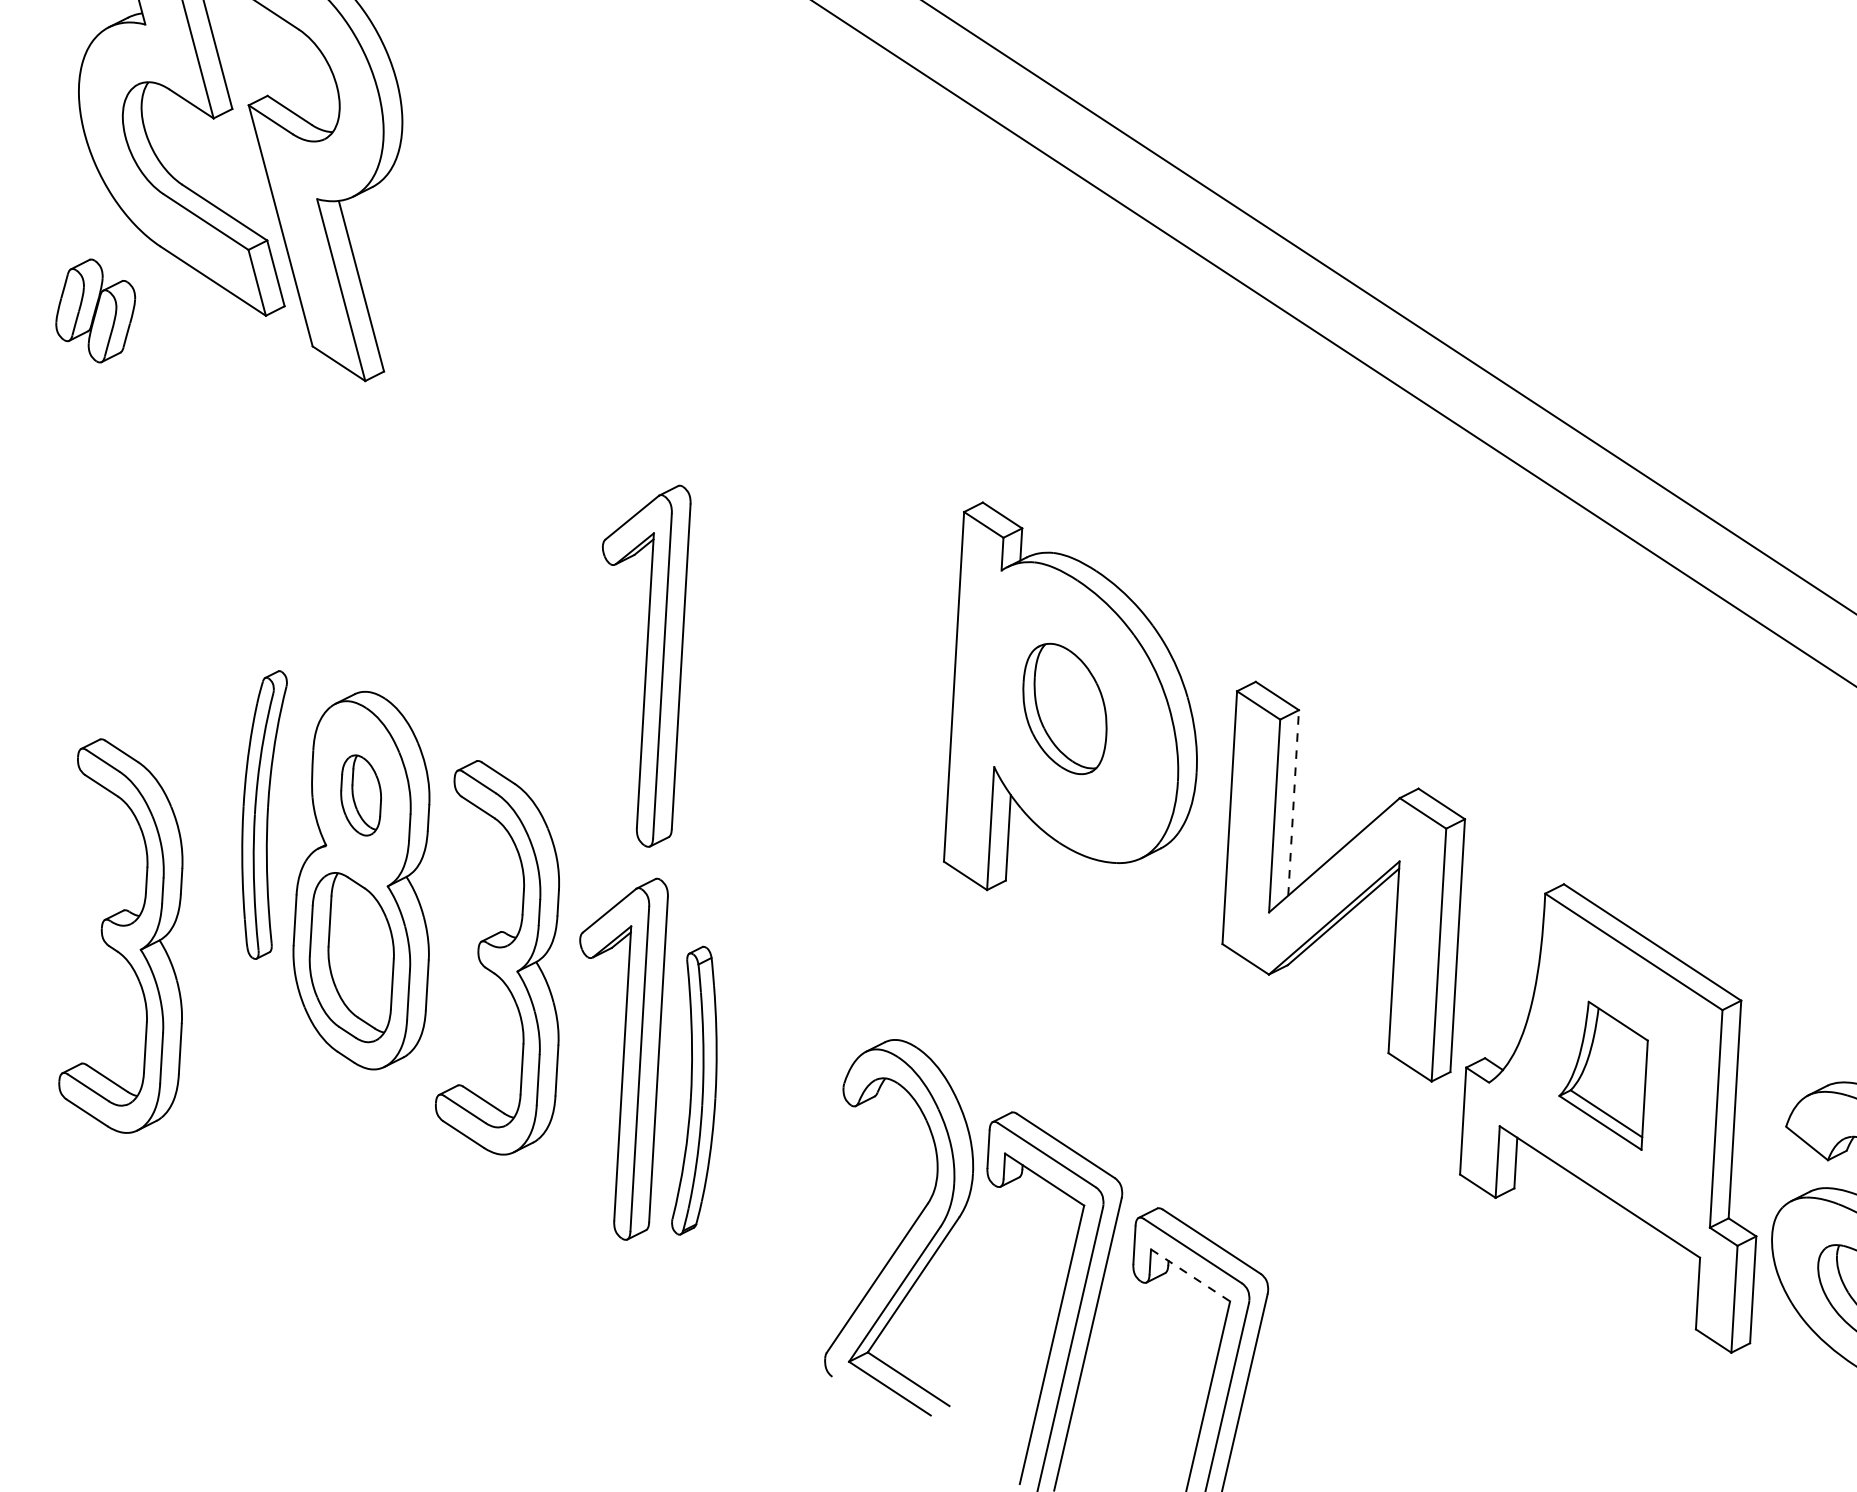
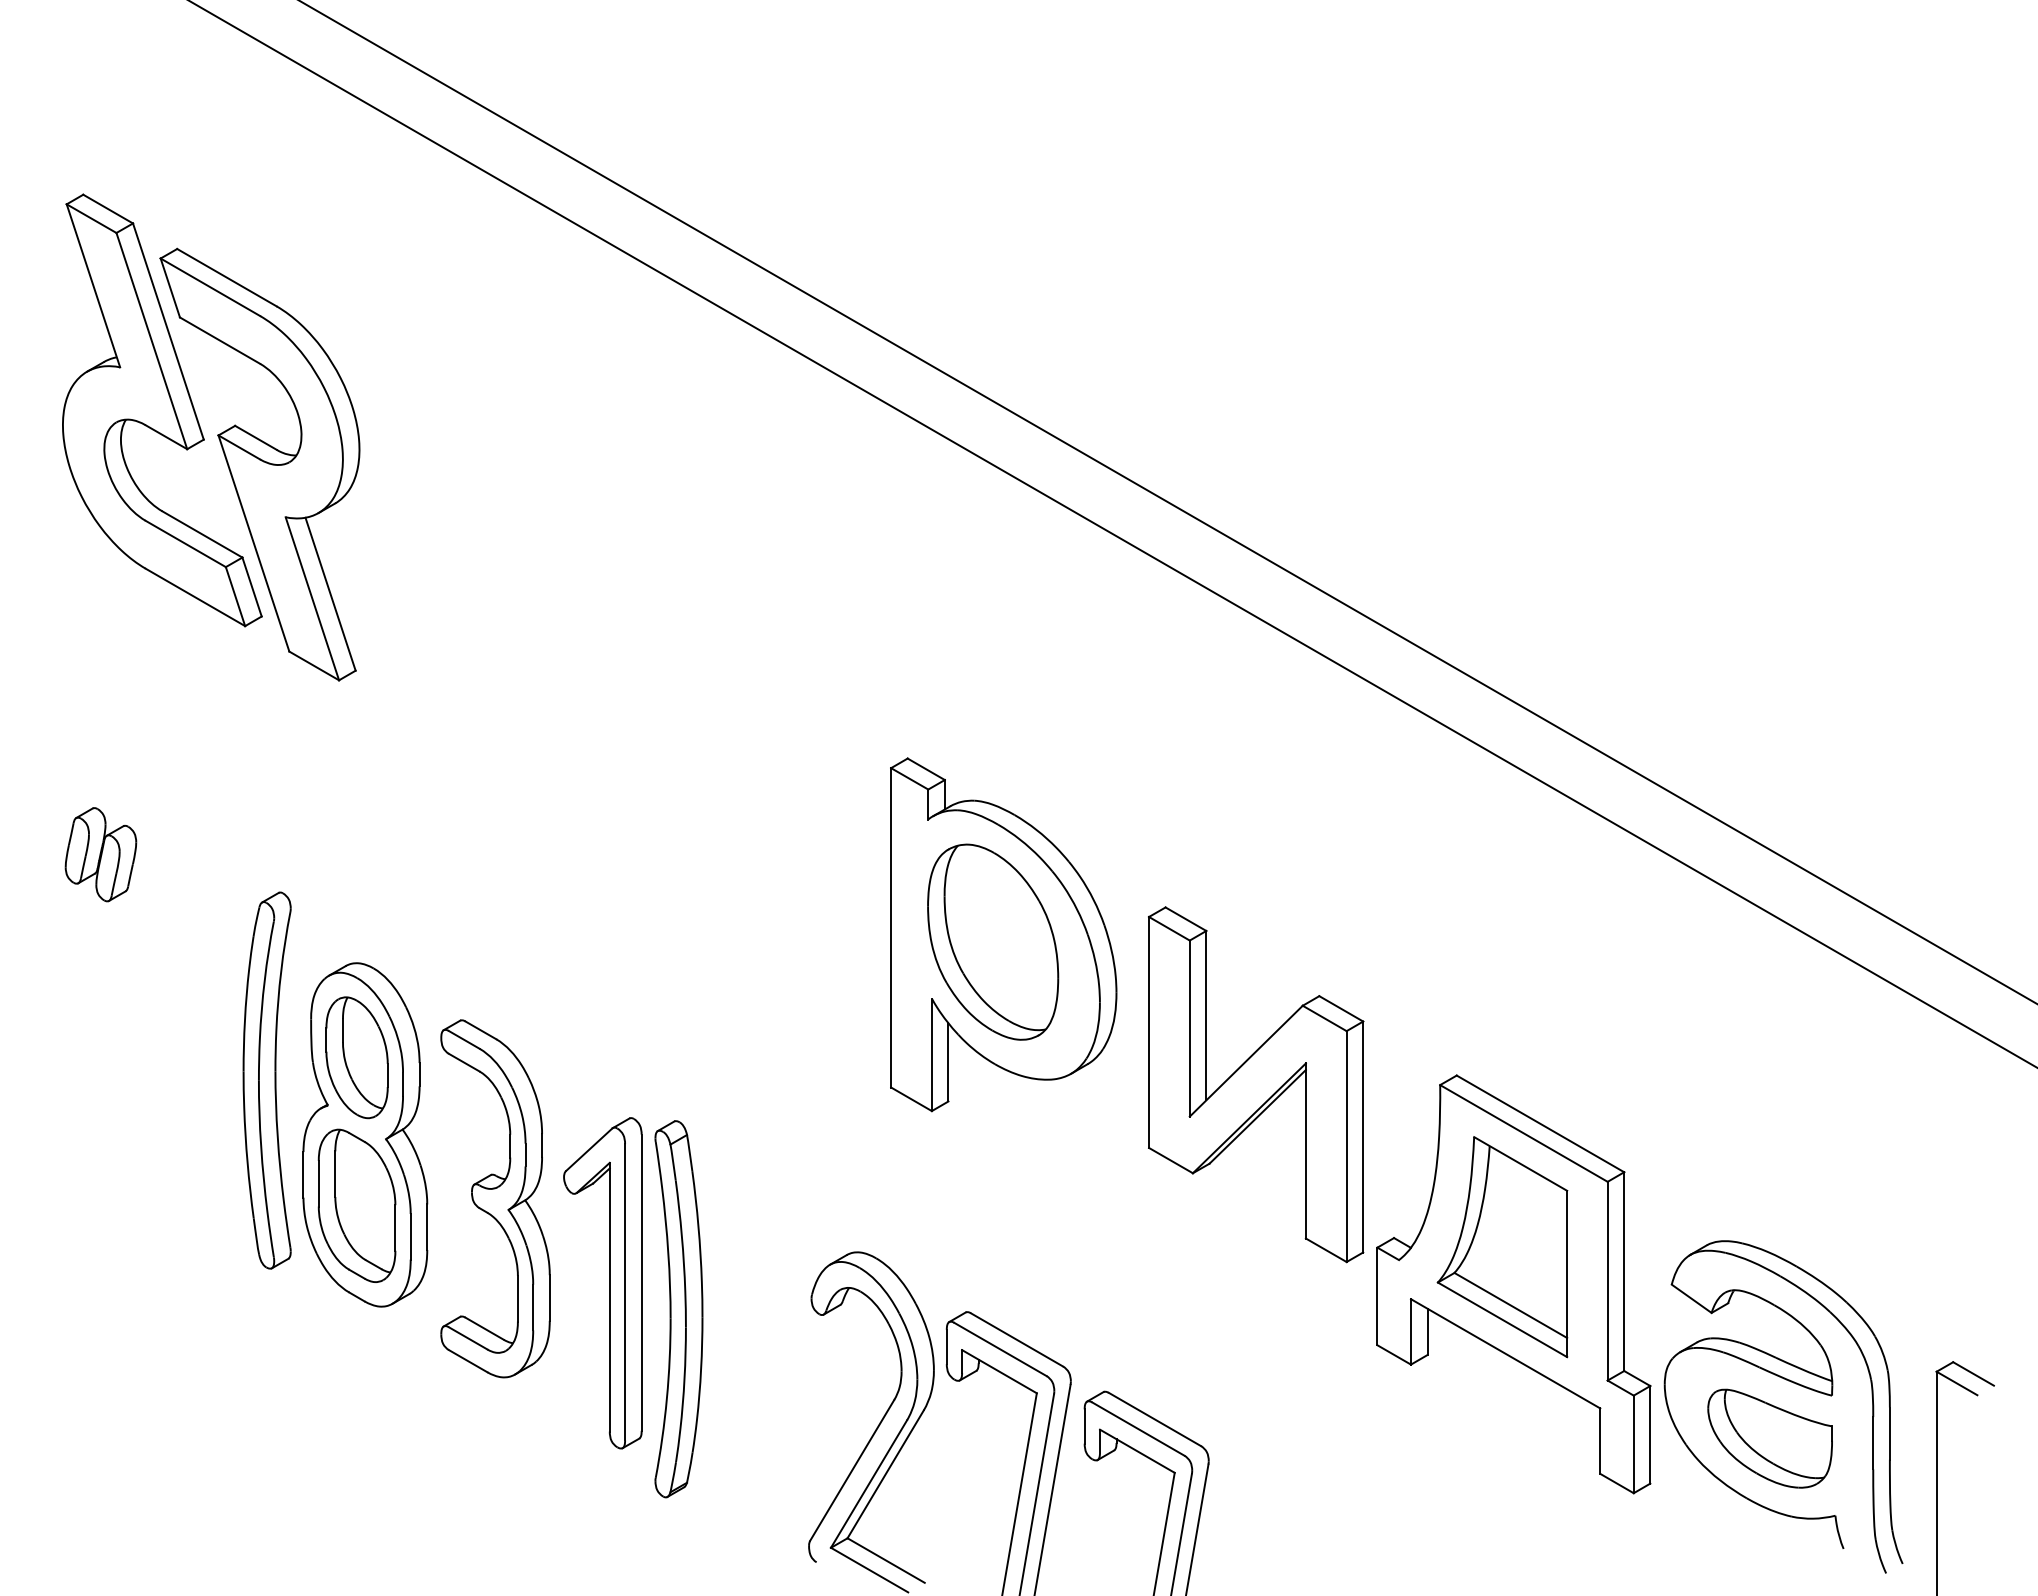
part: (95, 310) -> (100, 854), moved
part: (645, 665) -> (609, 924), removed
part: (1065, 708) -> (993, 941), size x1.67
part: (360, 795) -> (356, 1057), size x1.67
line: (1293, 802) -> (1206, 1015), dashed -> solid
part: (260, 814) -> (266, 1080), size x1.43
part: (127, 936) -> (151, 1198), removed
part: (1603, 1075) -> (1502, 1247), size x1.67
part: (697, 1091) -> (678, 1309), size x1.43
line: (1190, 1275) -> (1137, 1451), dashed -> solid

